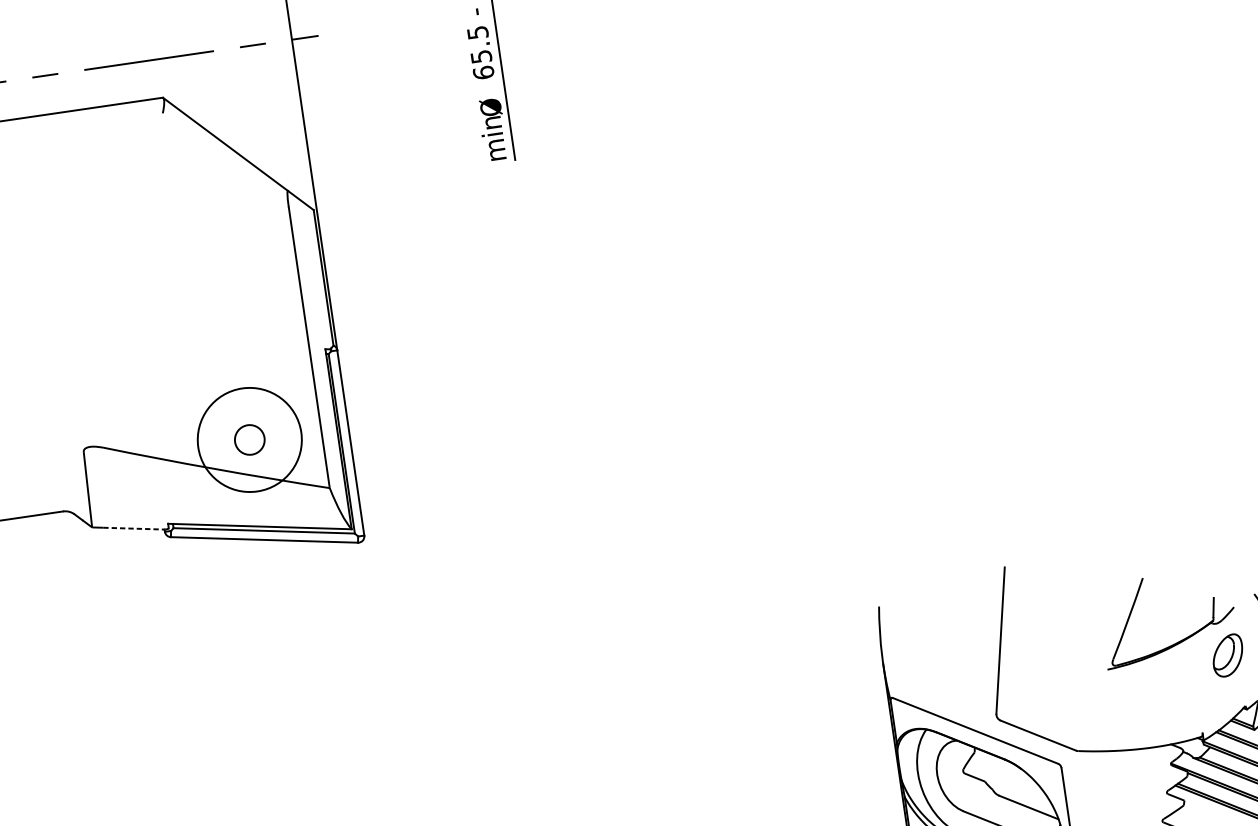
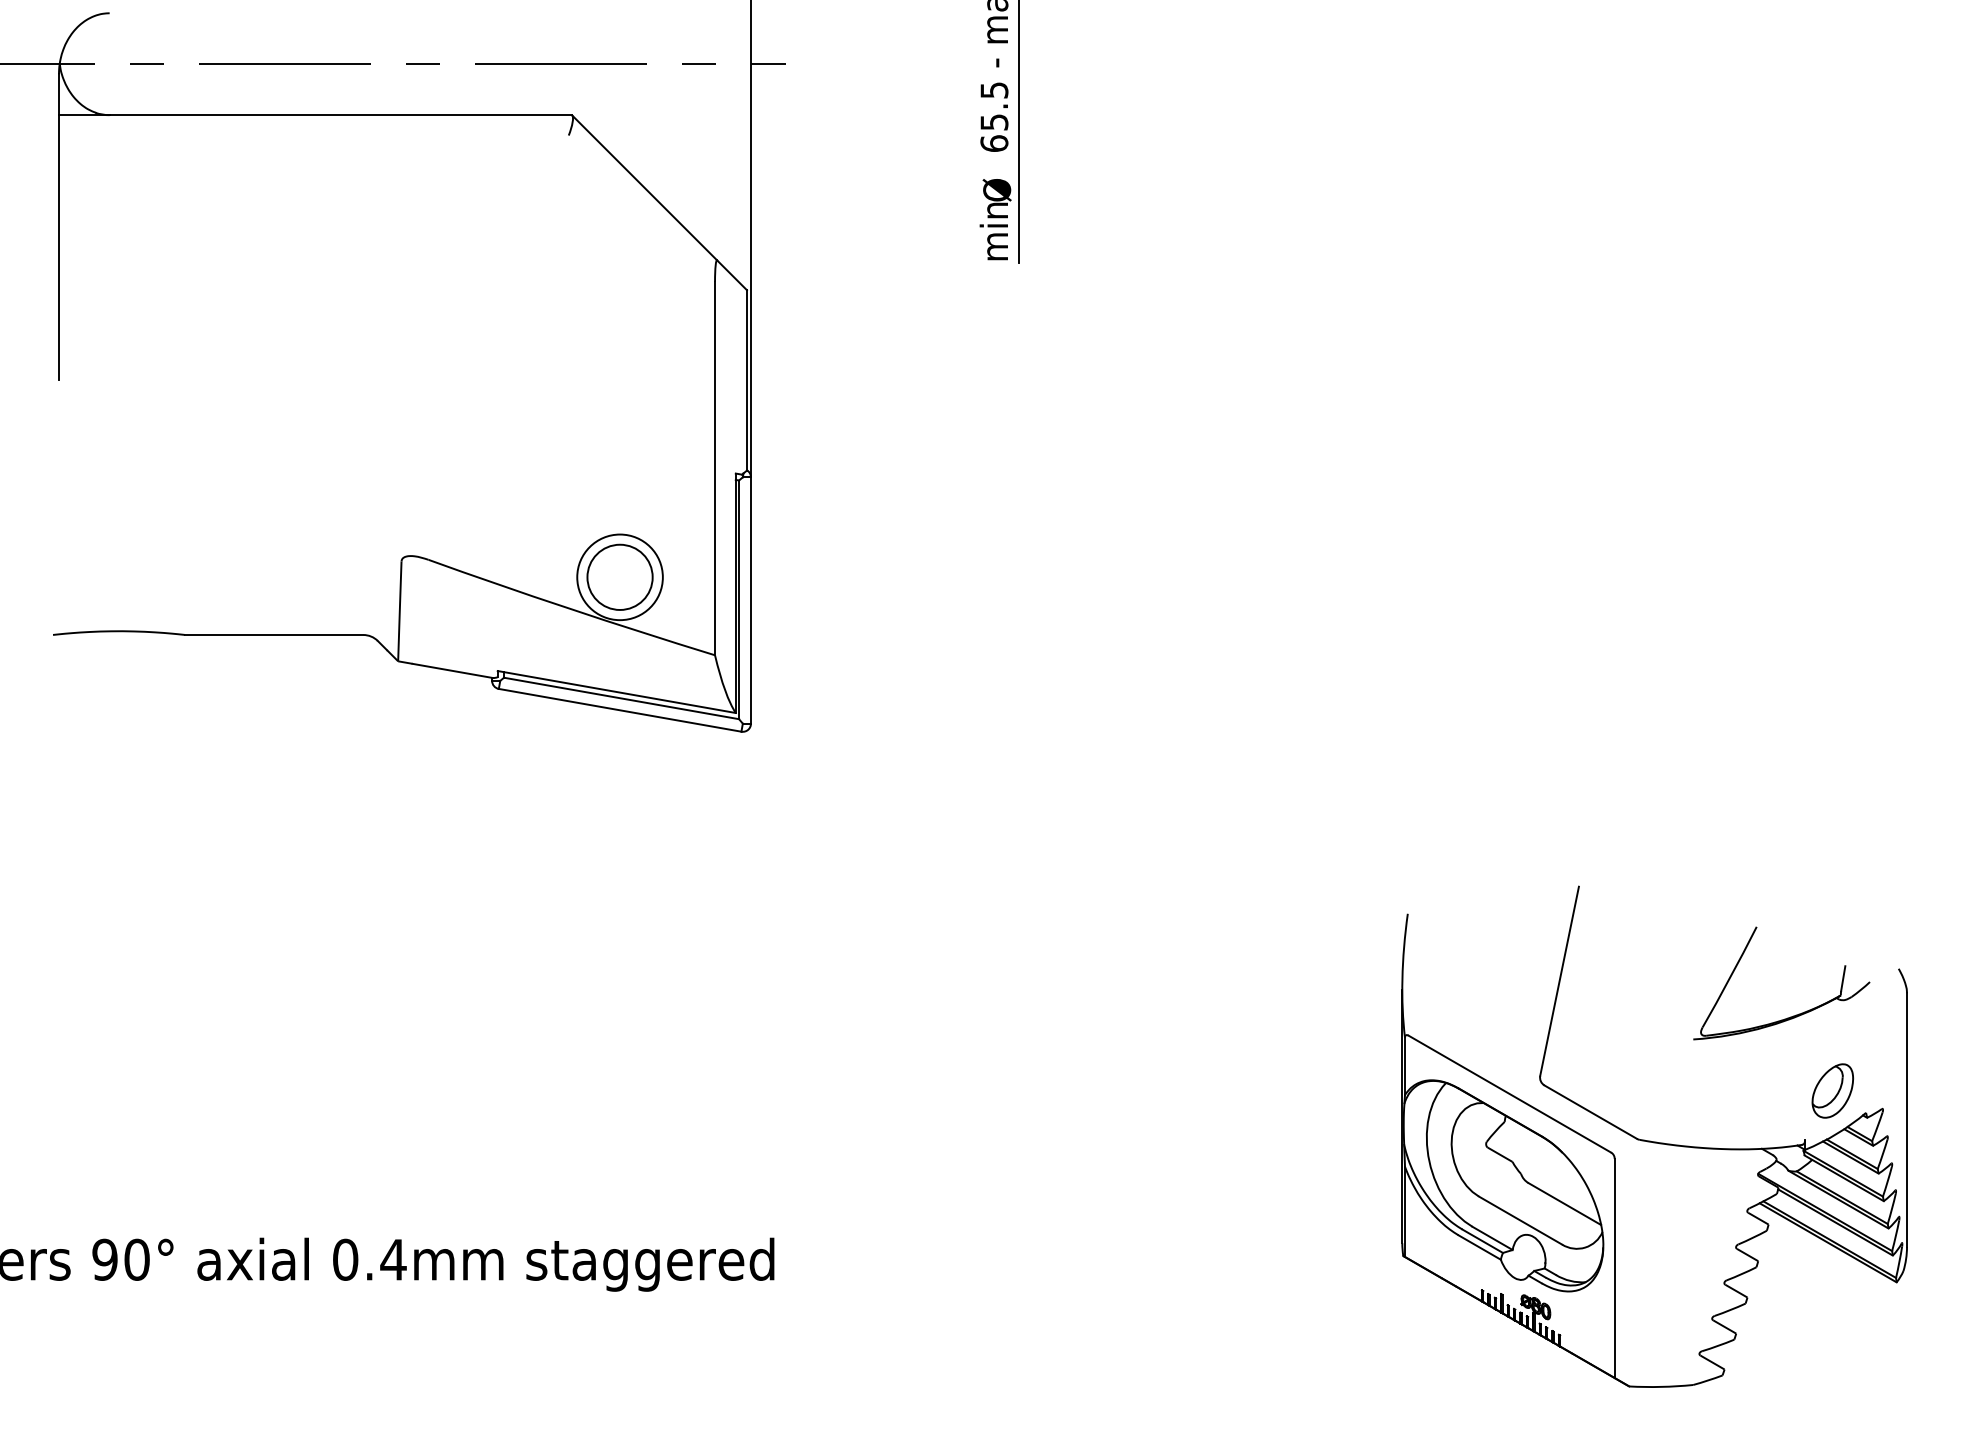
circle: (249, 439) -> (619, 576), size x1.67
circle: (249, 440) -> (619, 577), size x0.62
line: (134, 528) -> (452, 670), dashed -> solid
part: (1227, 655) -> (1832, 1090), moved

